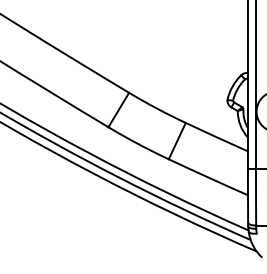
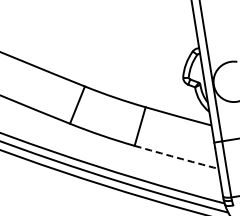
arc: (208, 177) -> (176, 157), solid -> dashed

